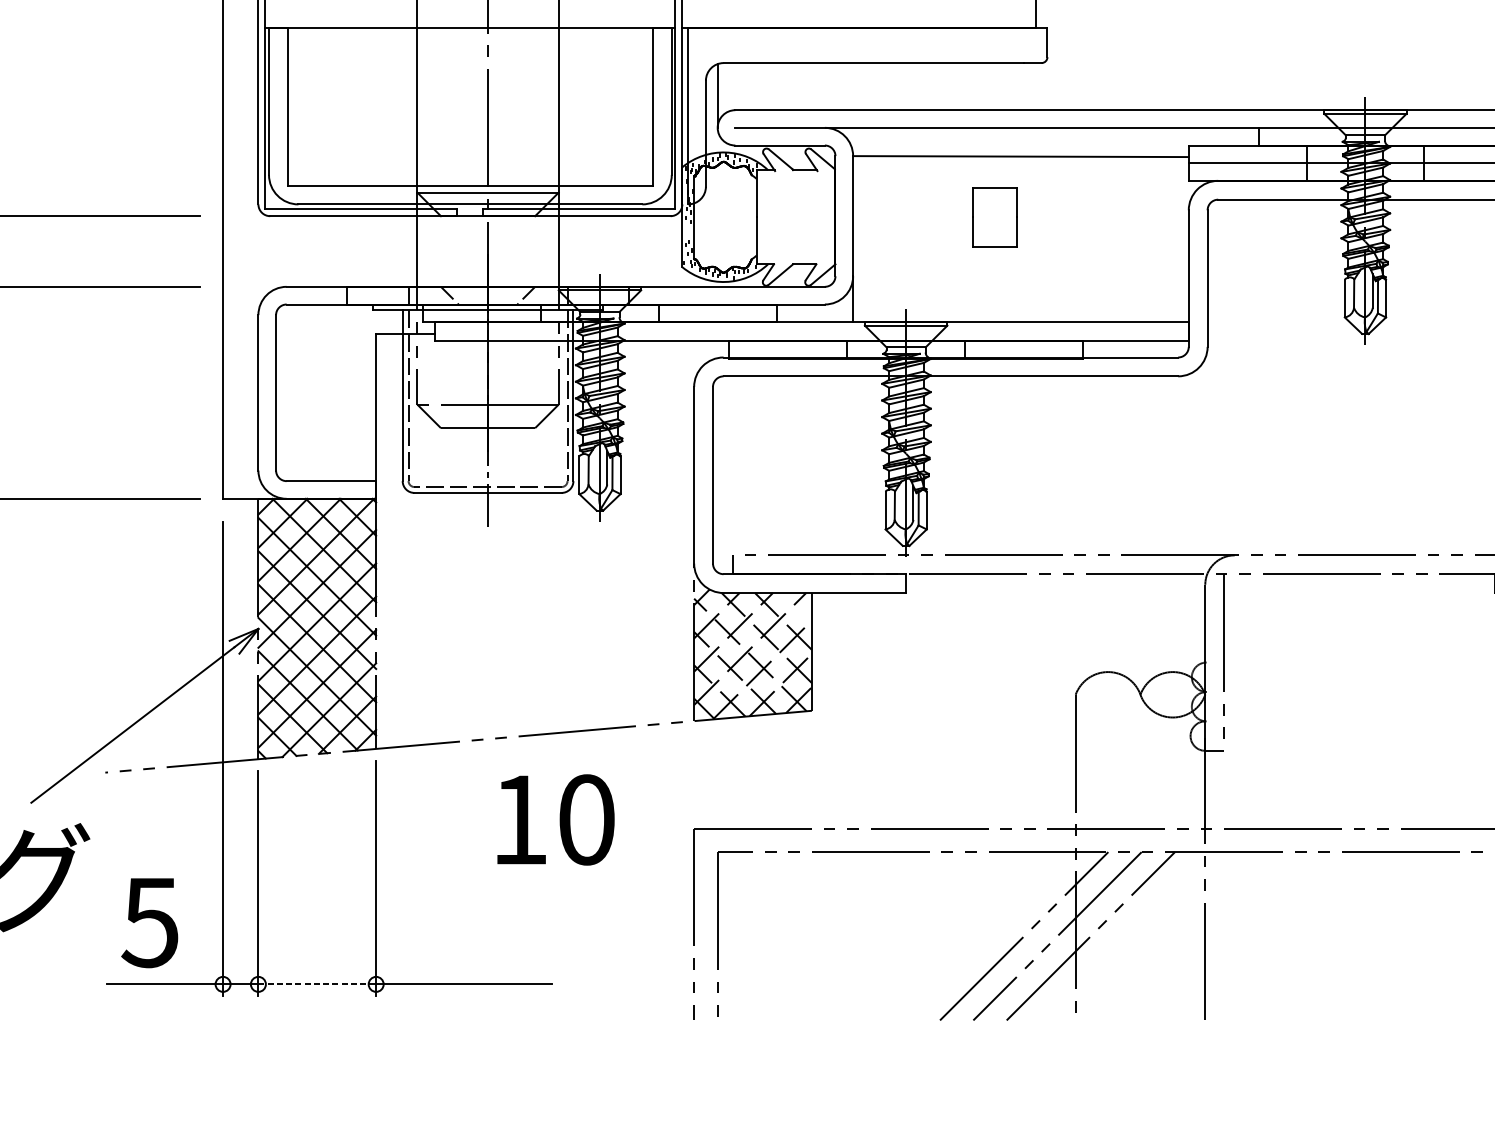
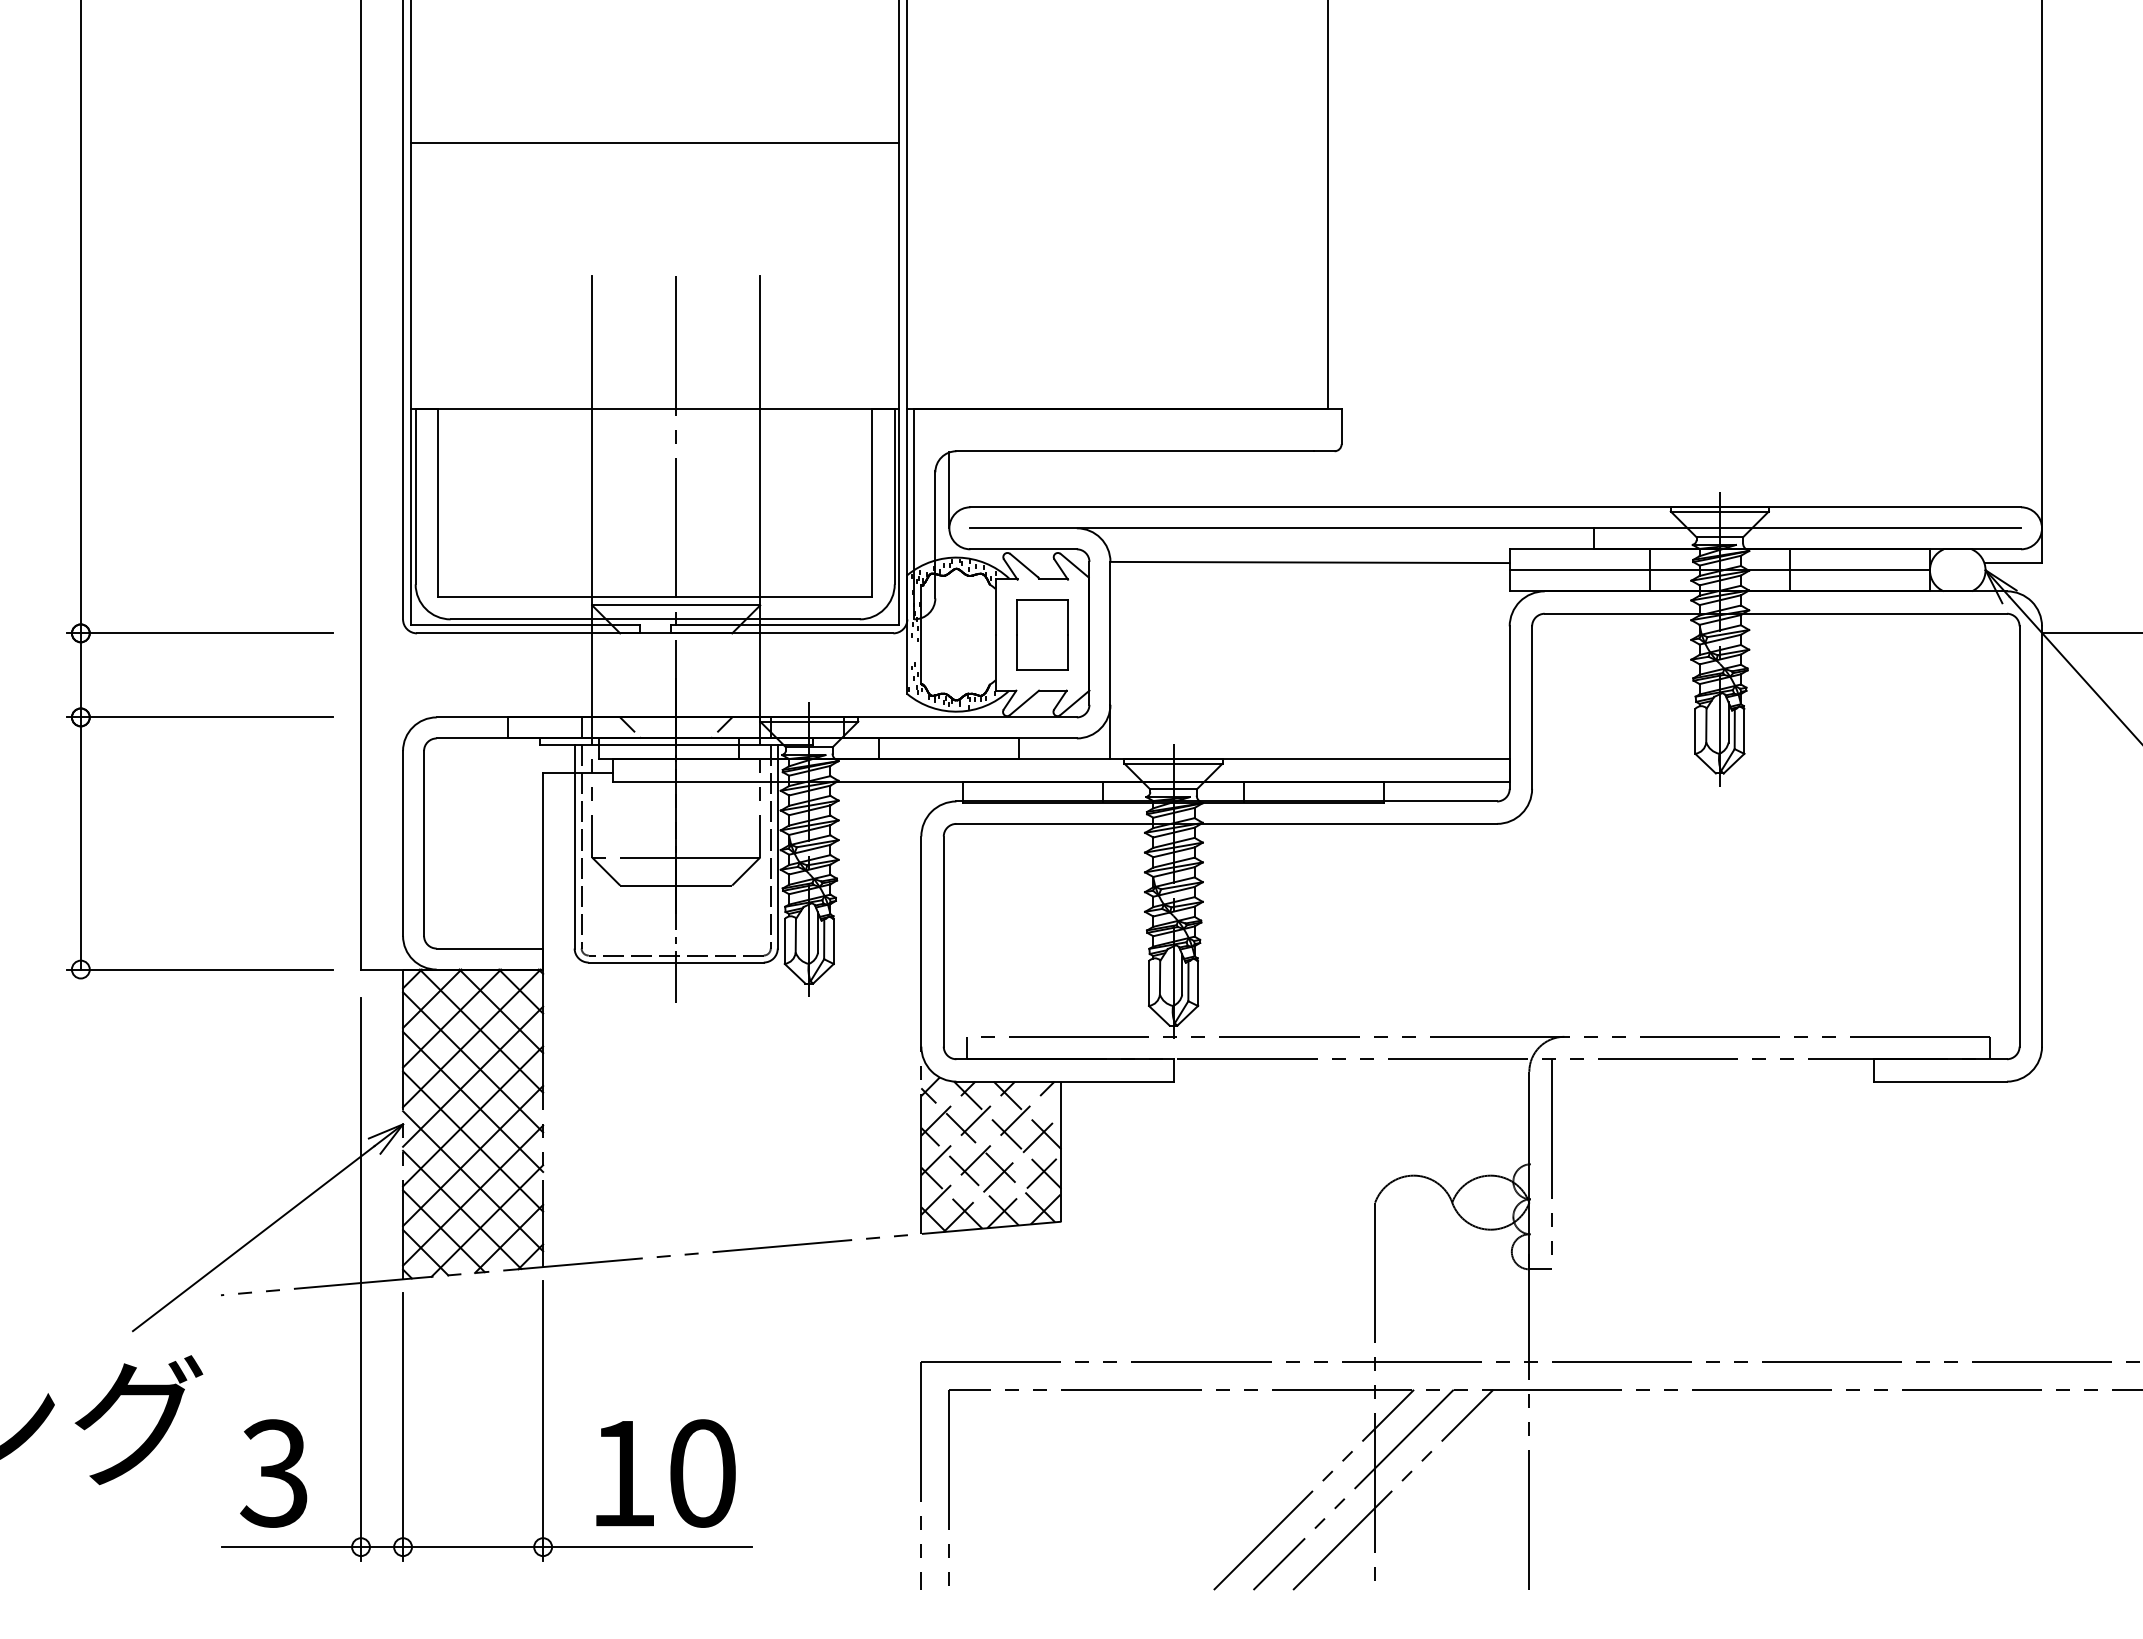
part: (995, 217) -> (1042, 634), moved
text: (555, 819) -> (665, 1473), moved
text: (149, 922) -> (273, 1473), 5 -> 3
line: (317, 984) -> (473, 1547), dashed -> solid

